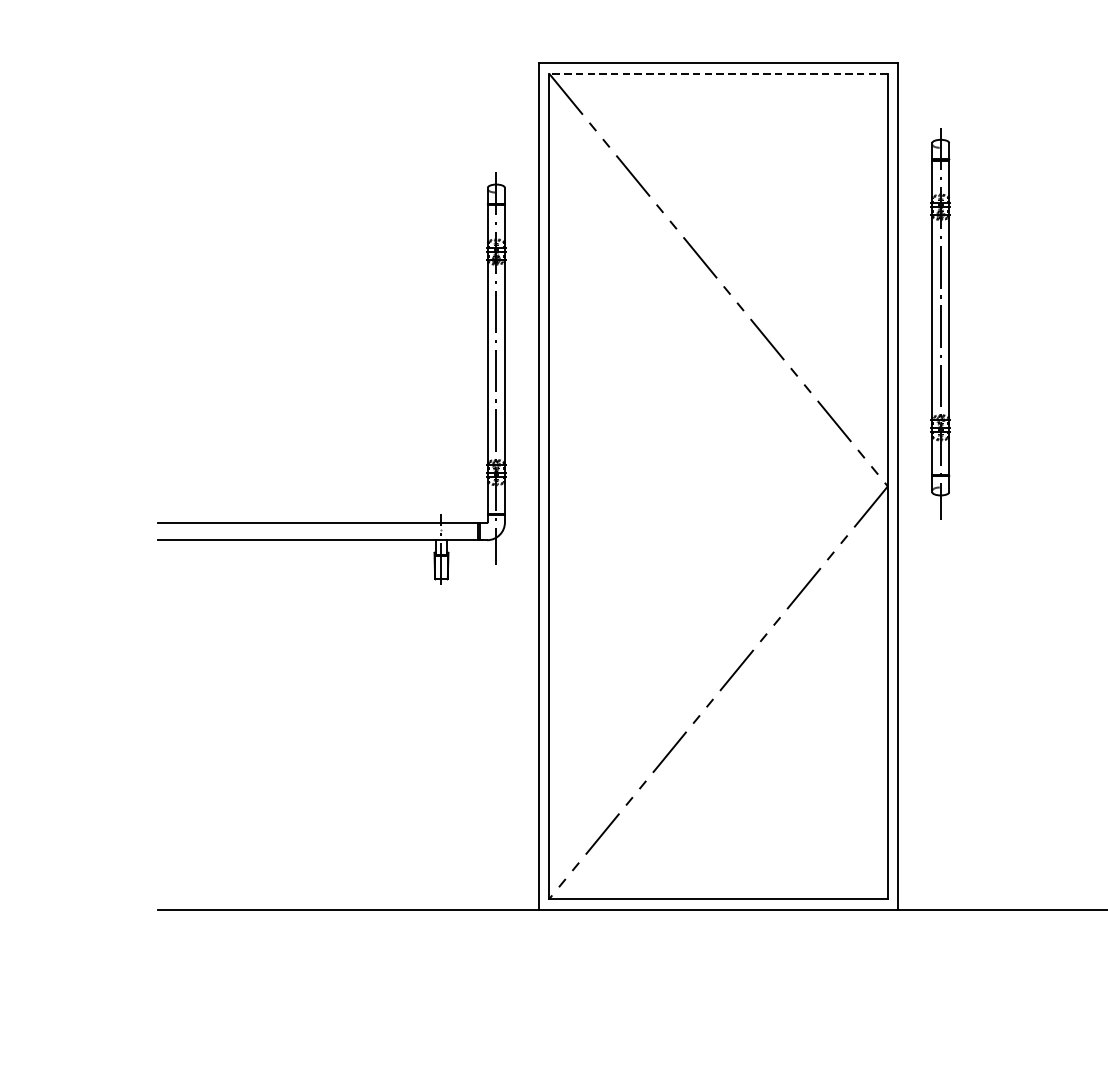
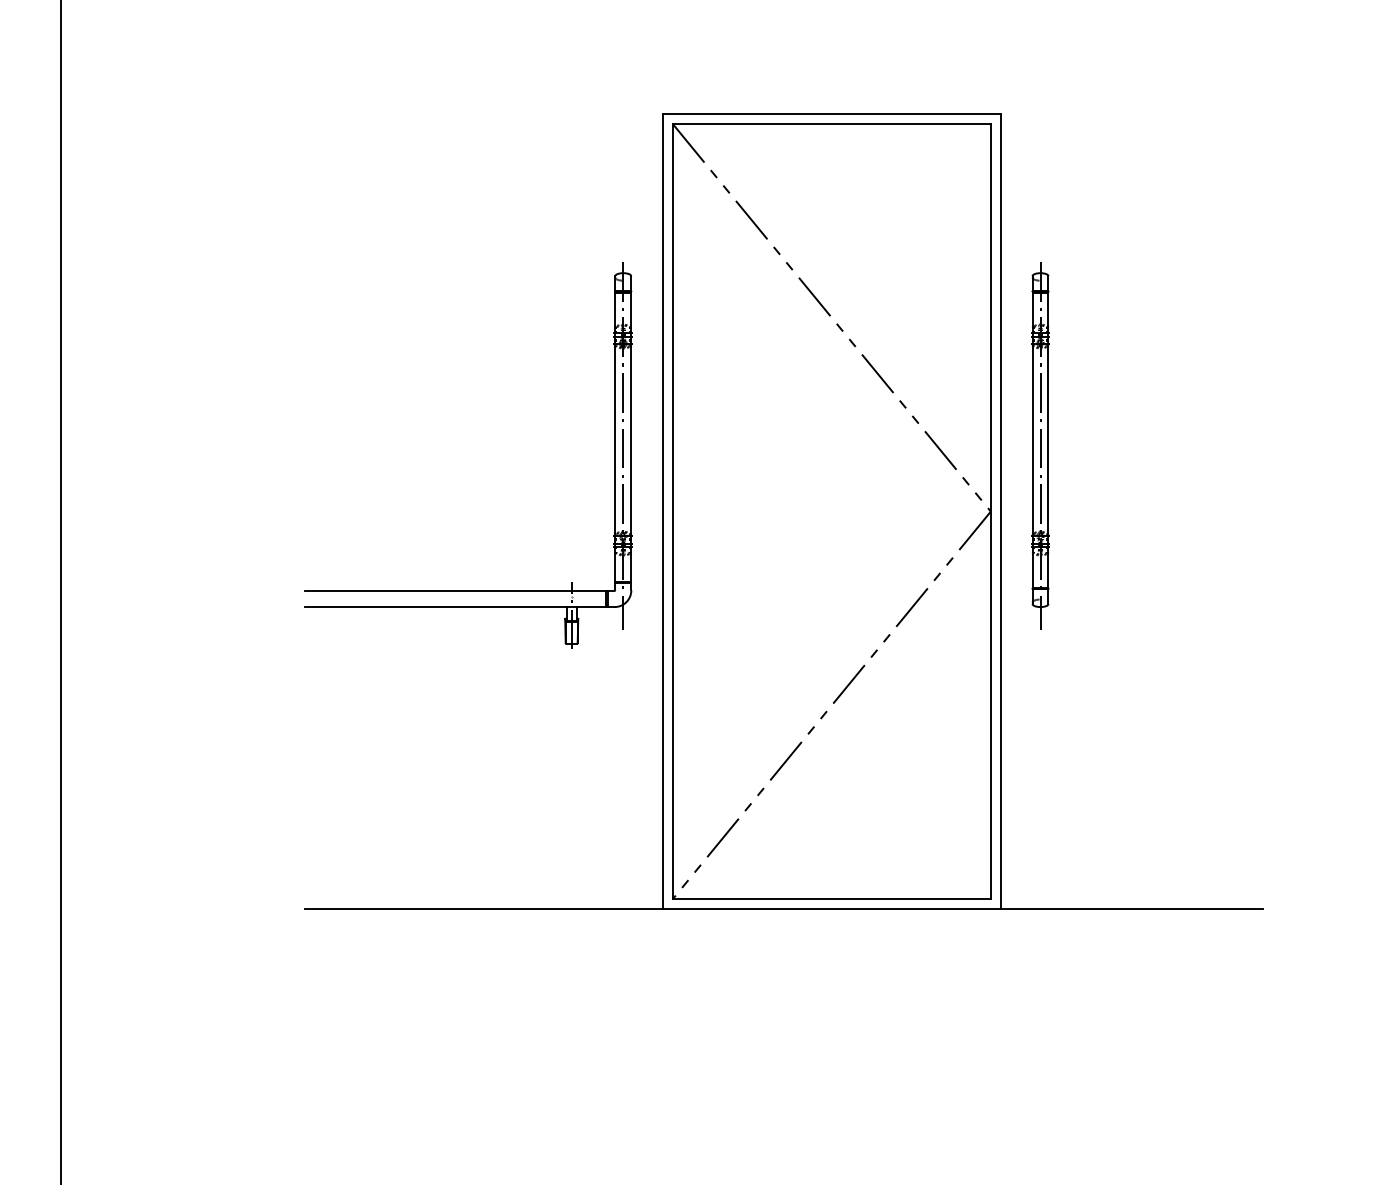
line: (718, 74) -> (831, 124), dashed -> solid
part: (940, 323) -> (1040, 445), moved
part: (331, 522) -> (468, 590), moved

